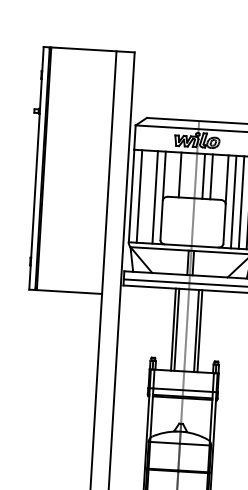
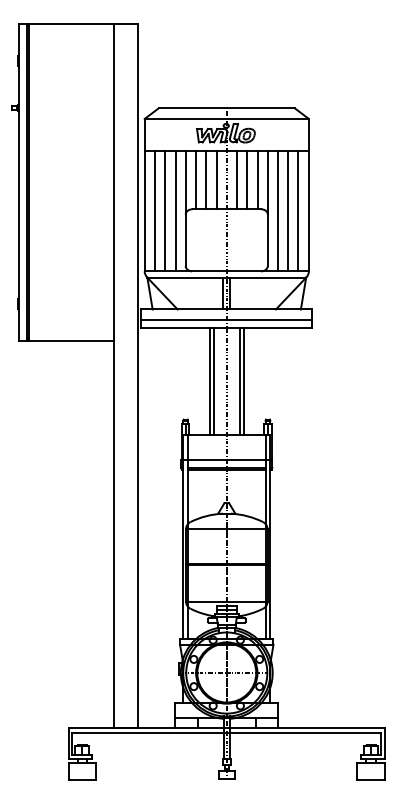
line: (172, 174) -> (196, 179), added
line: (187, 175) -> (216, 179), added
line: (219, 176) -> (257, 179), added
line: (147, 196) -> (165, 210), added

